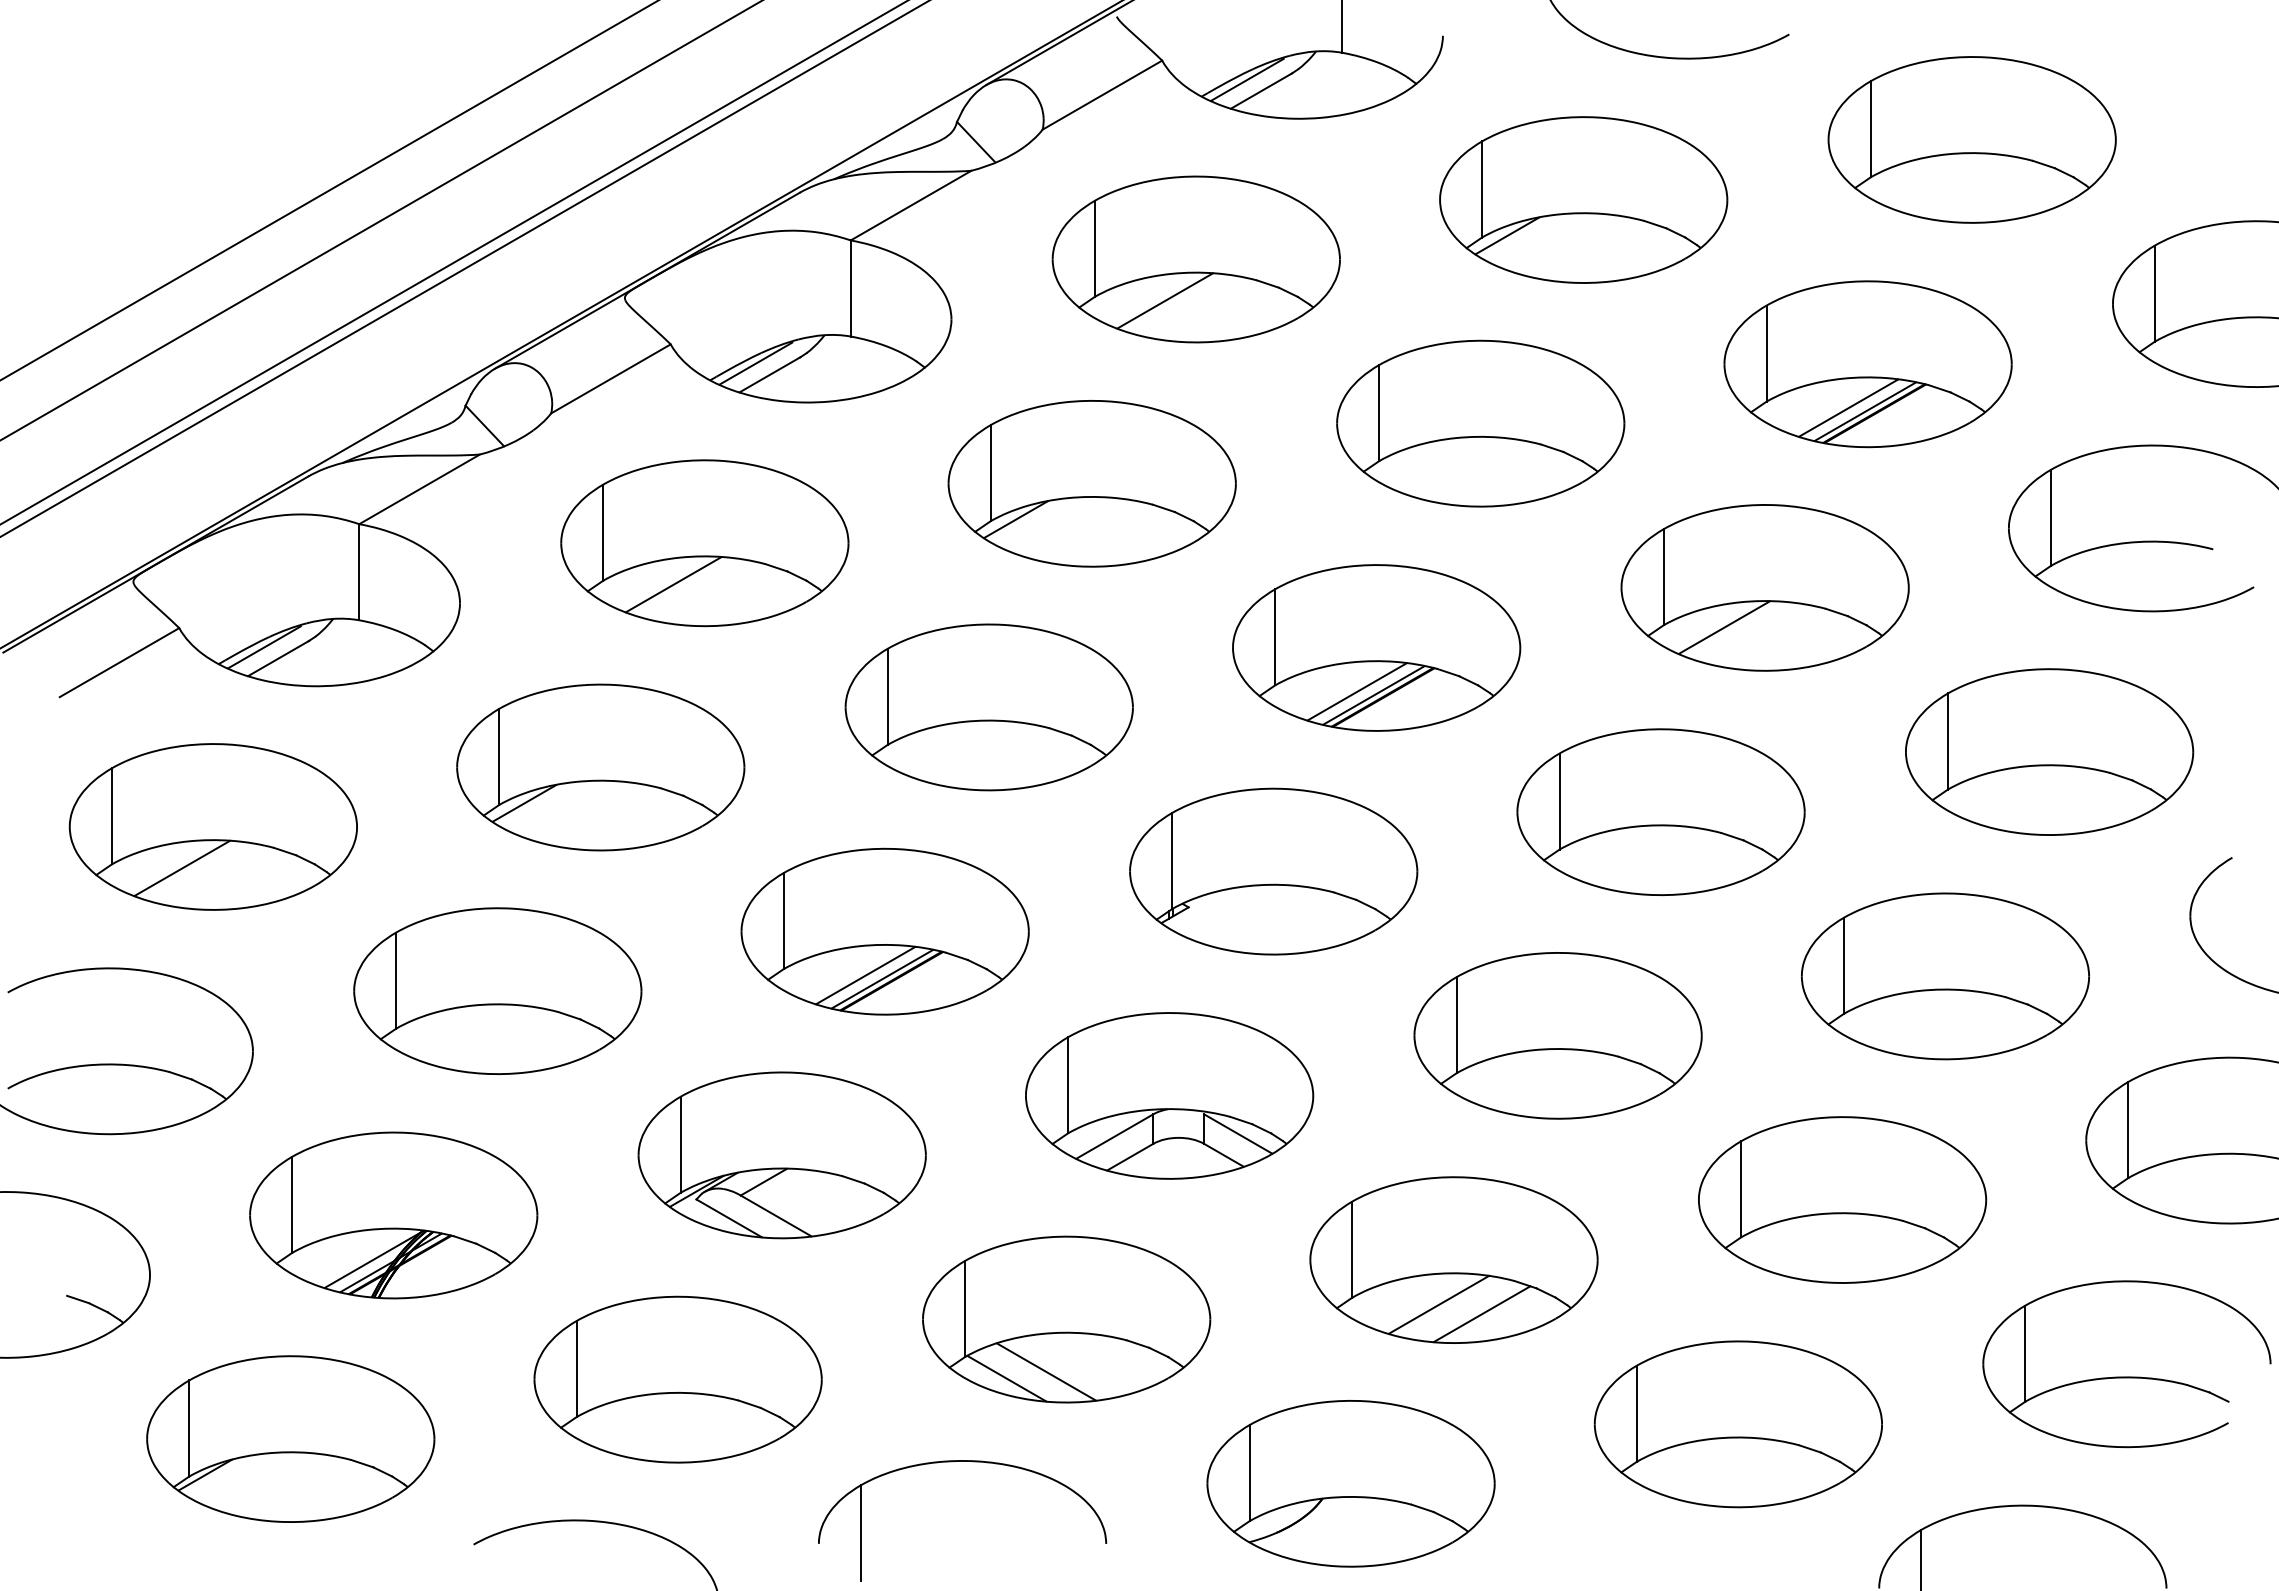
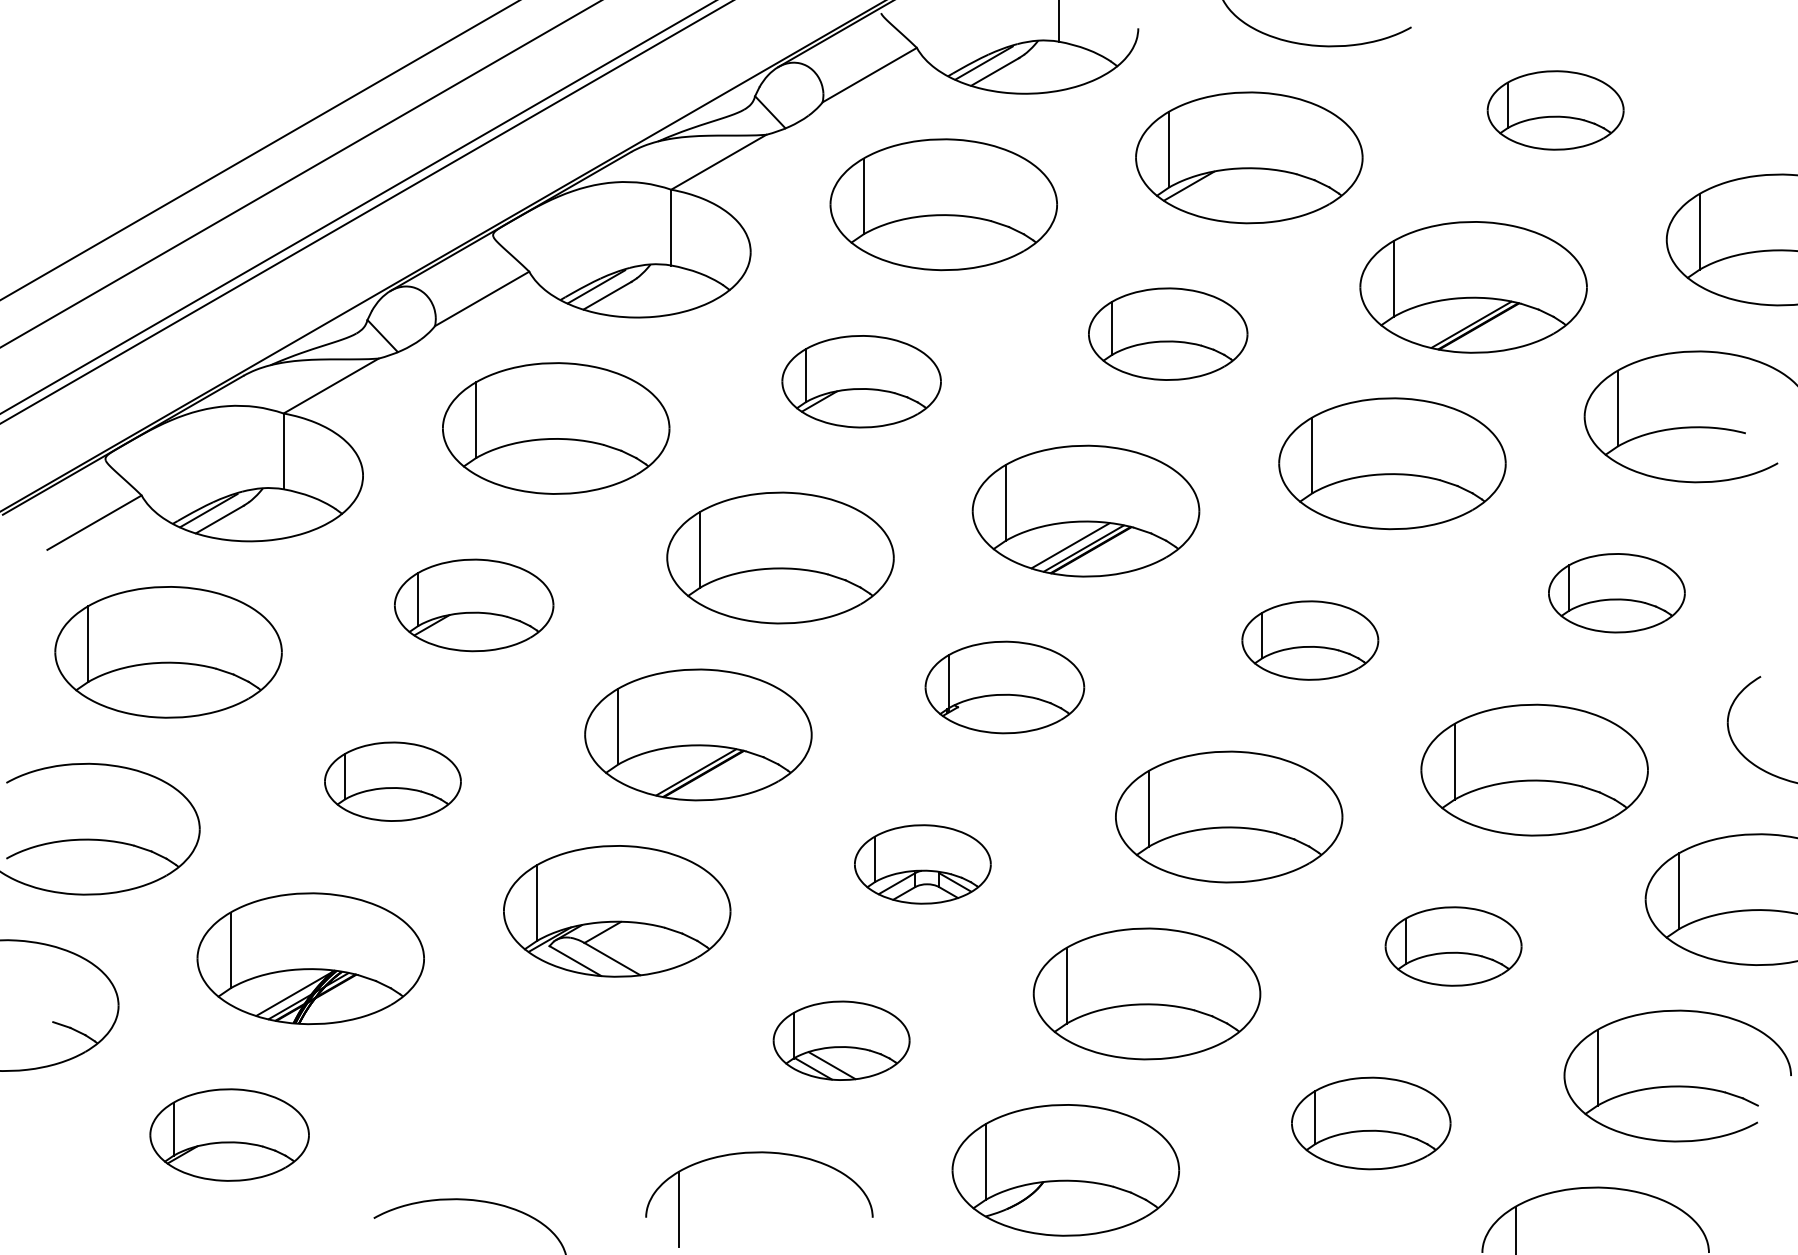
part: (1971, 139) -> (1555, 110), size x0.6
line: (1164, 300) -> (918, 237), removed
line: (1848, 407) -> (1458, 321), removed
part: (1480, 423) -> (1167, 334), size x0.7
part: (1091, 483) -> (861, 381), size x0.7
line: (673, 584) -> (531, 461), removed
line: (1724, 627) -> (1360, 494), removed
part: (2049, 751) -> (1616, 592), size x0.6
part: (600, 767) -> (473, 605), size x0.7
part: (1660, 811) -> (1309, 640), size x0.6
line: (182, 868) -> (144, 685), removed
part: (1273, 871) -> (1004, 687), size x0.7
line: (865, 975) -> (682, 769), removed
part: (497, 990) -> (392, 781), size x0.6
part: (1169, 1095) -> (922, 864), size x0.6
part: (1842, 1199) -> (1453, 946), size x0.6
line: (1438, 1304) -> (1134, 1028), removed
line: (1481, 1314) -> (1168, 1036), removed
part: (1066, 1319) -> (841, 1040), size x0.6
part: (677, 1379) -> (534, 1088), removed
part: (1737, 1424) -> (1370, 1123), size x0.7
part: (290, 1438) -> (229, 1134), size x0.7

